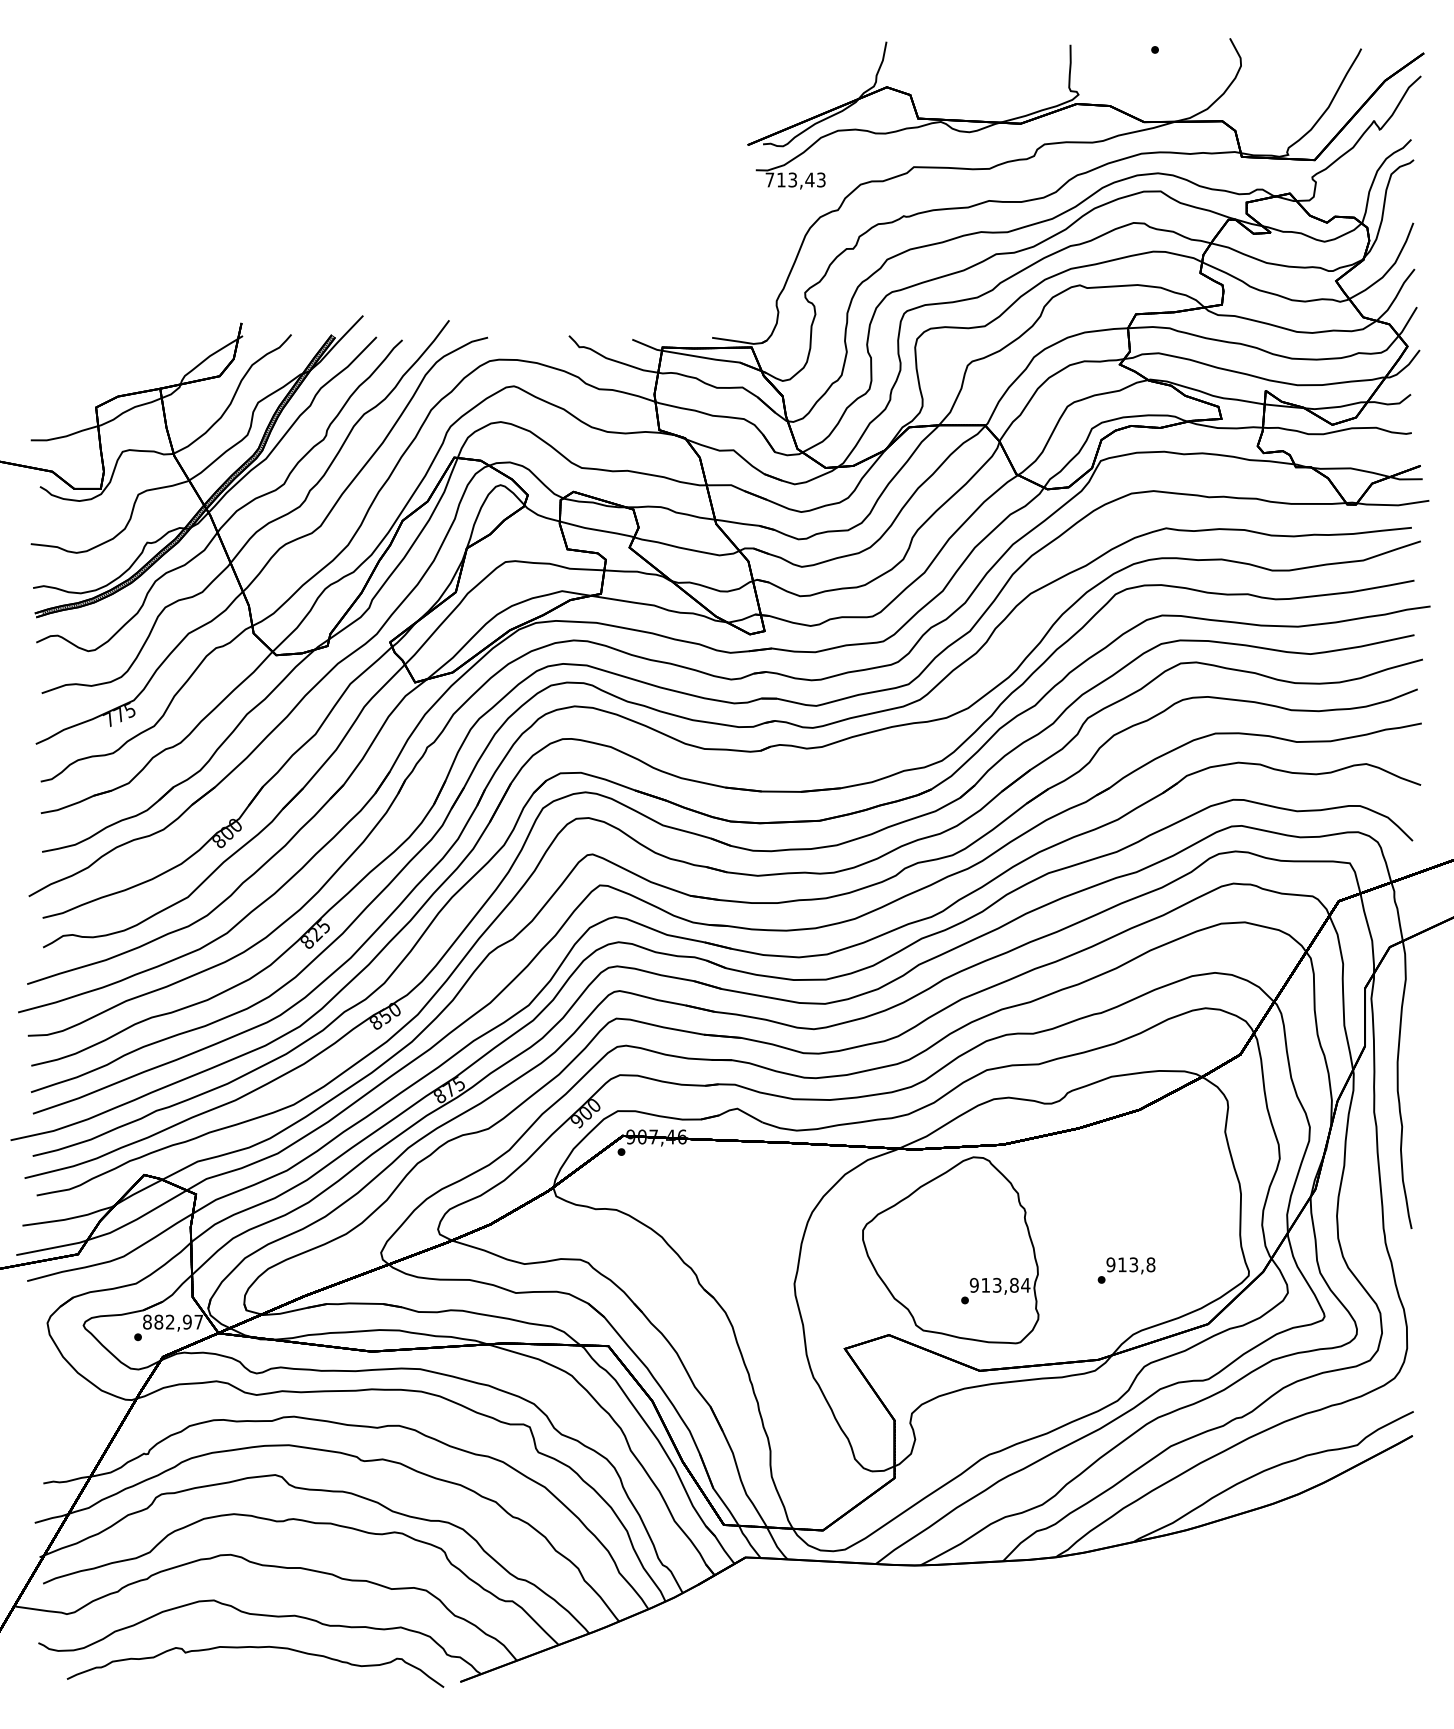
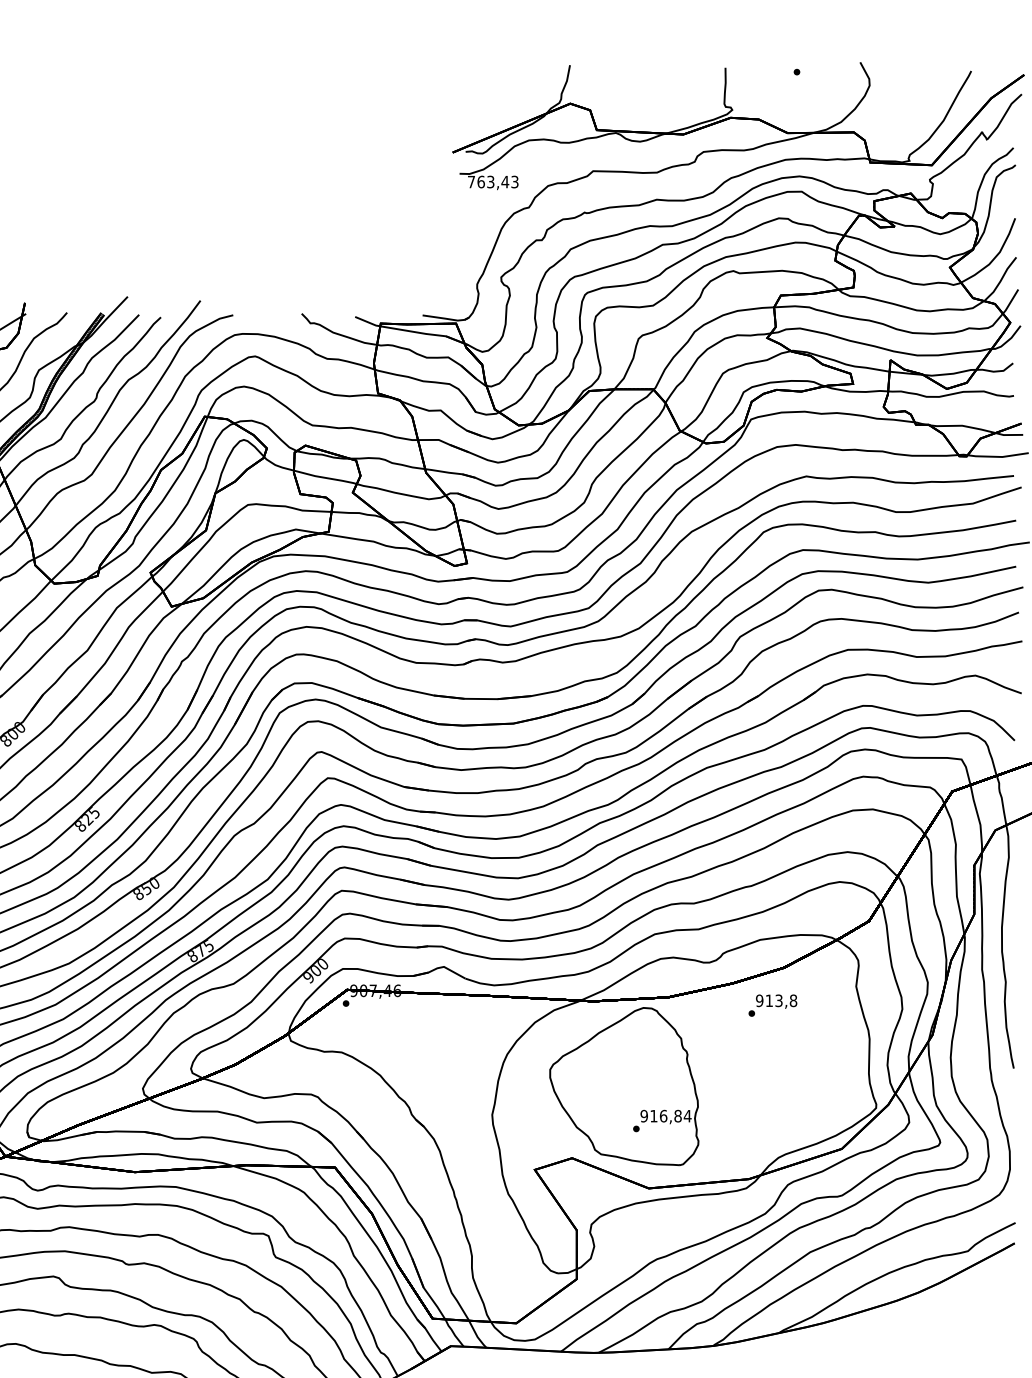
text: (781, 179) -> (481, 181), 713,43 -> 763,43
text: (1126, 1270) -> (772, 1005), moved
text: (996, 1284) -> (662, 1115), 913,84 -> 916,84

